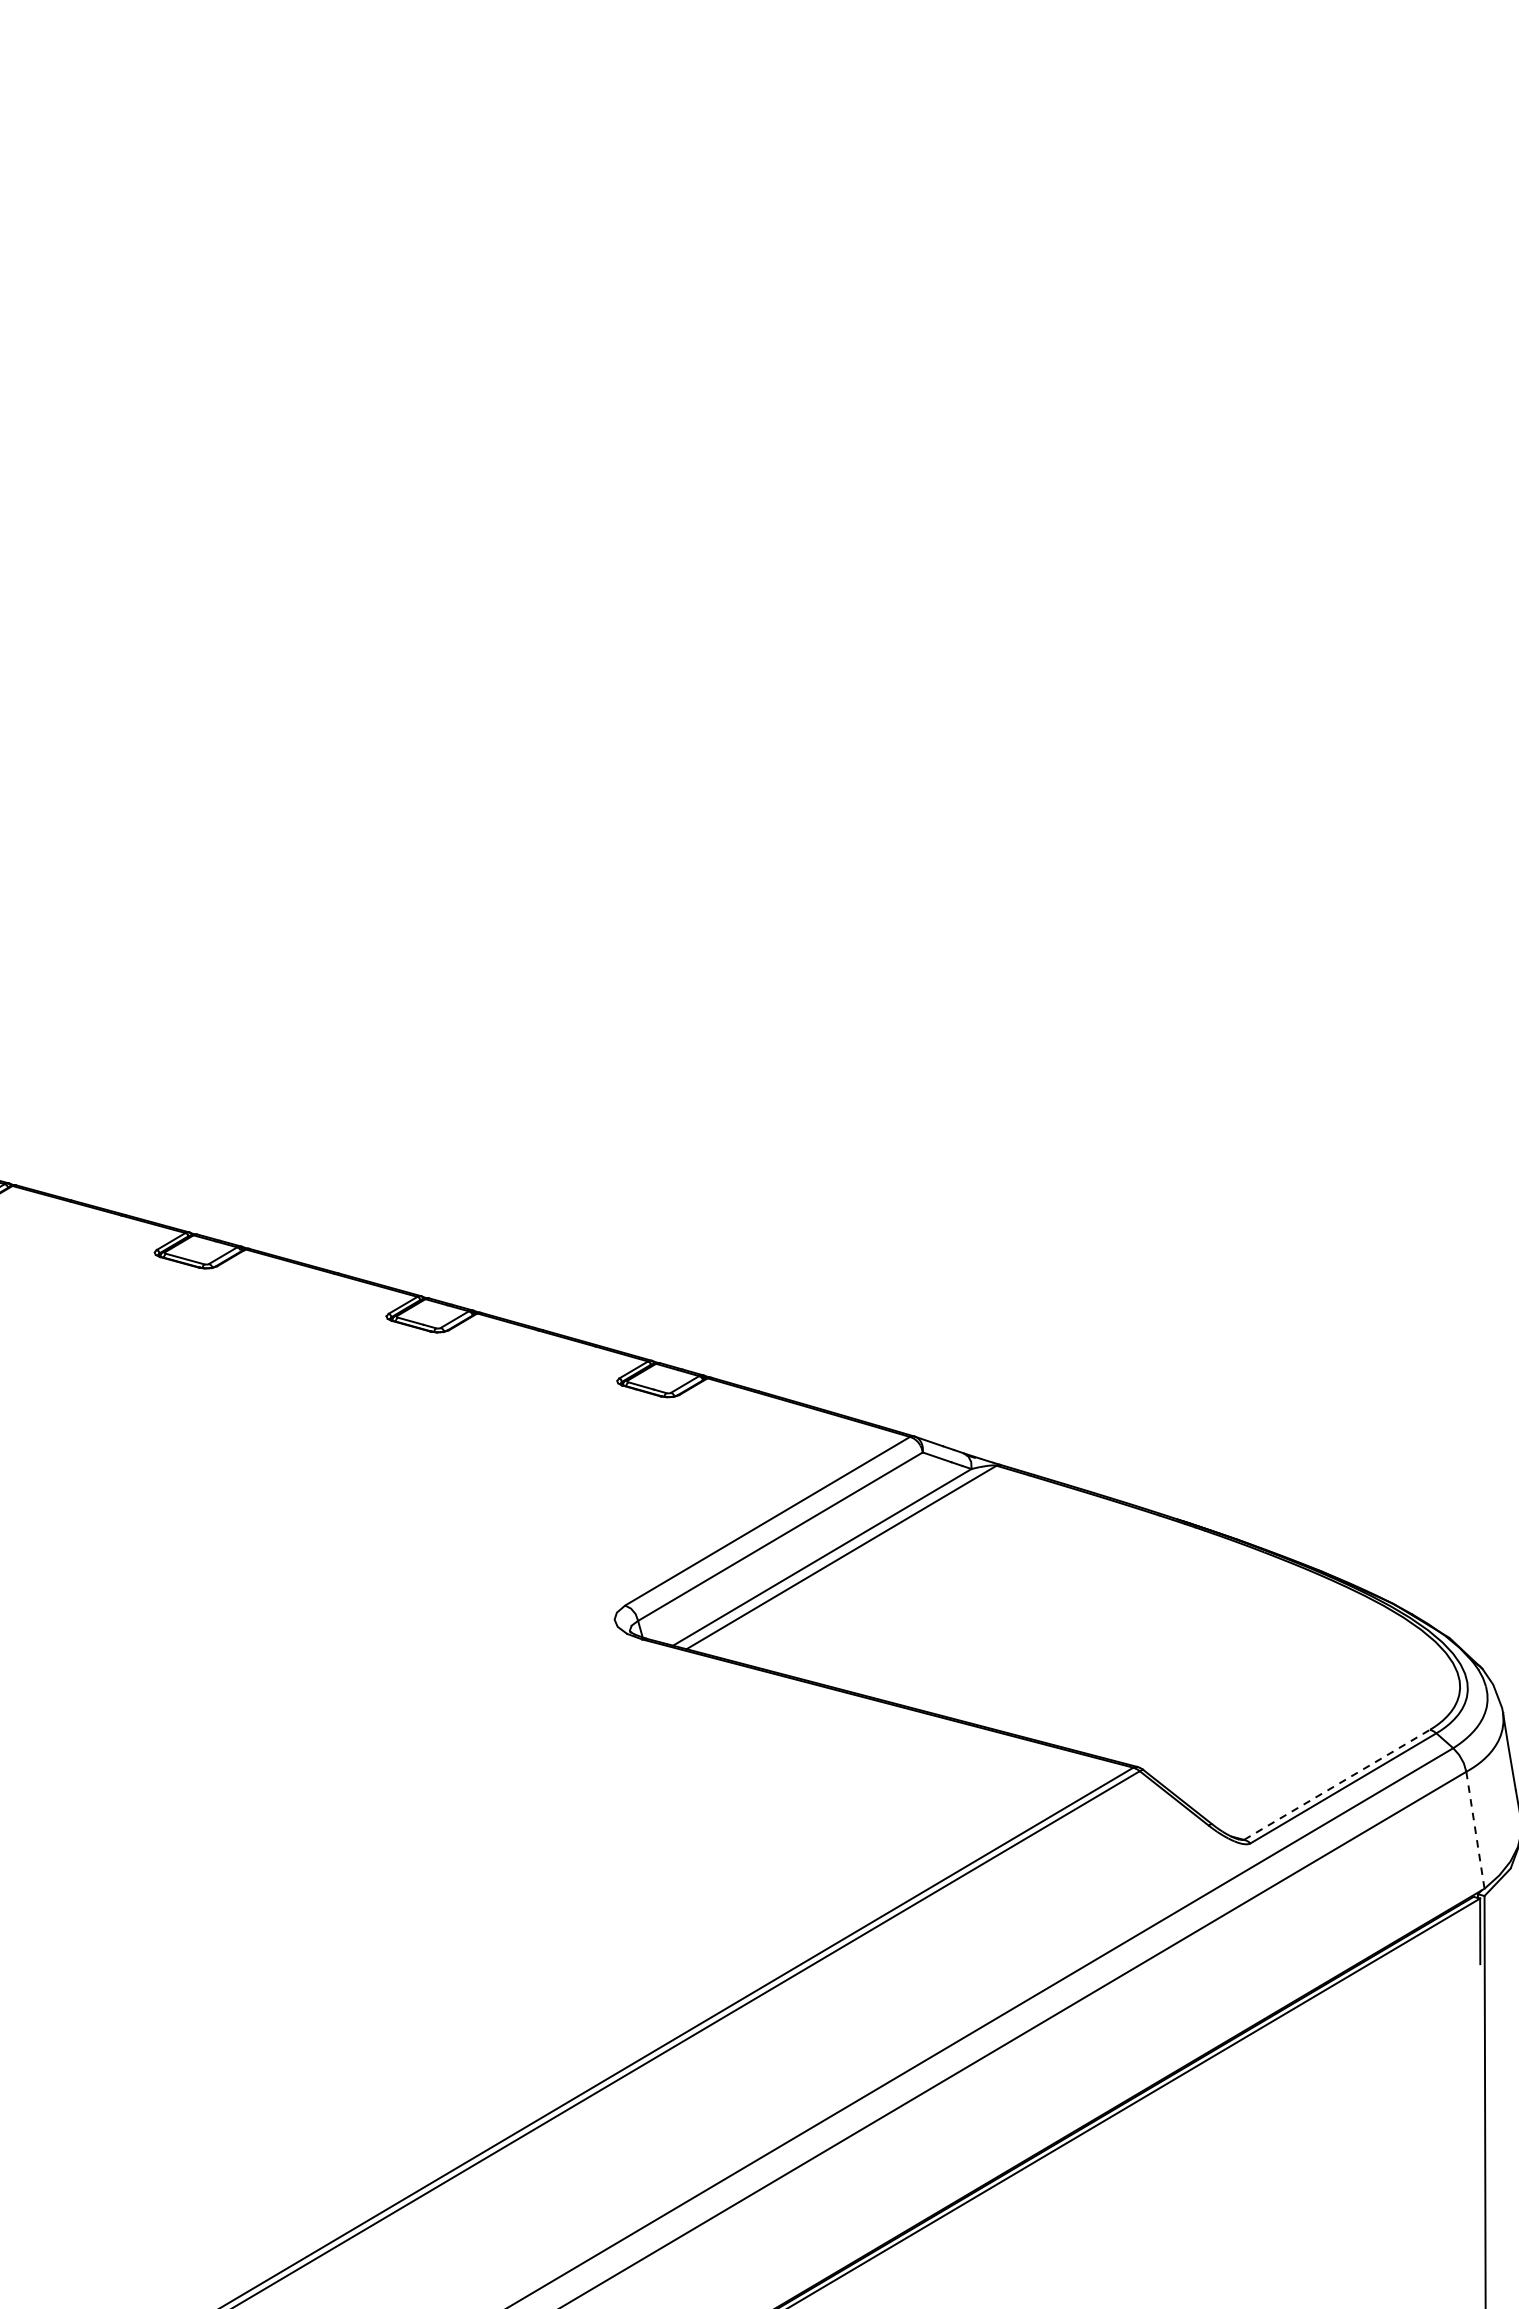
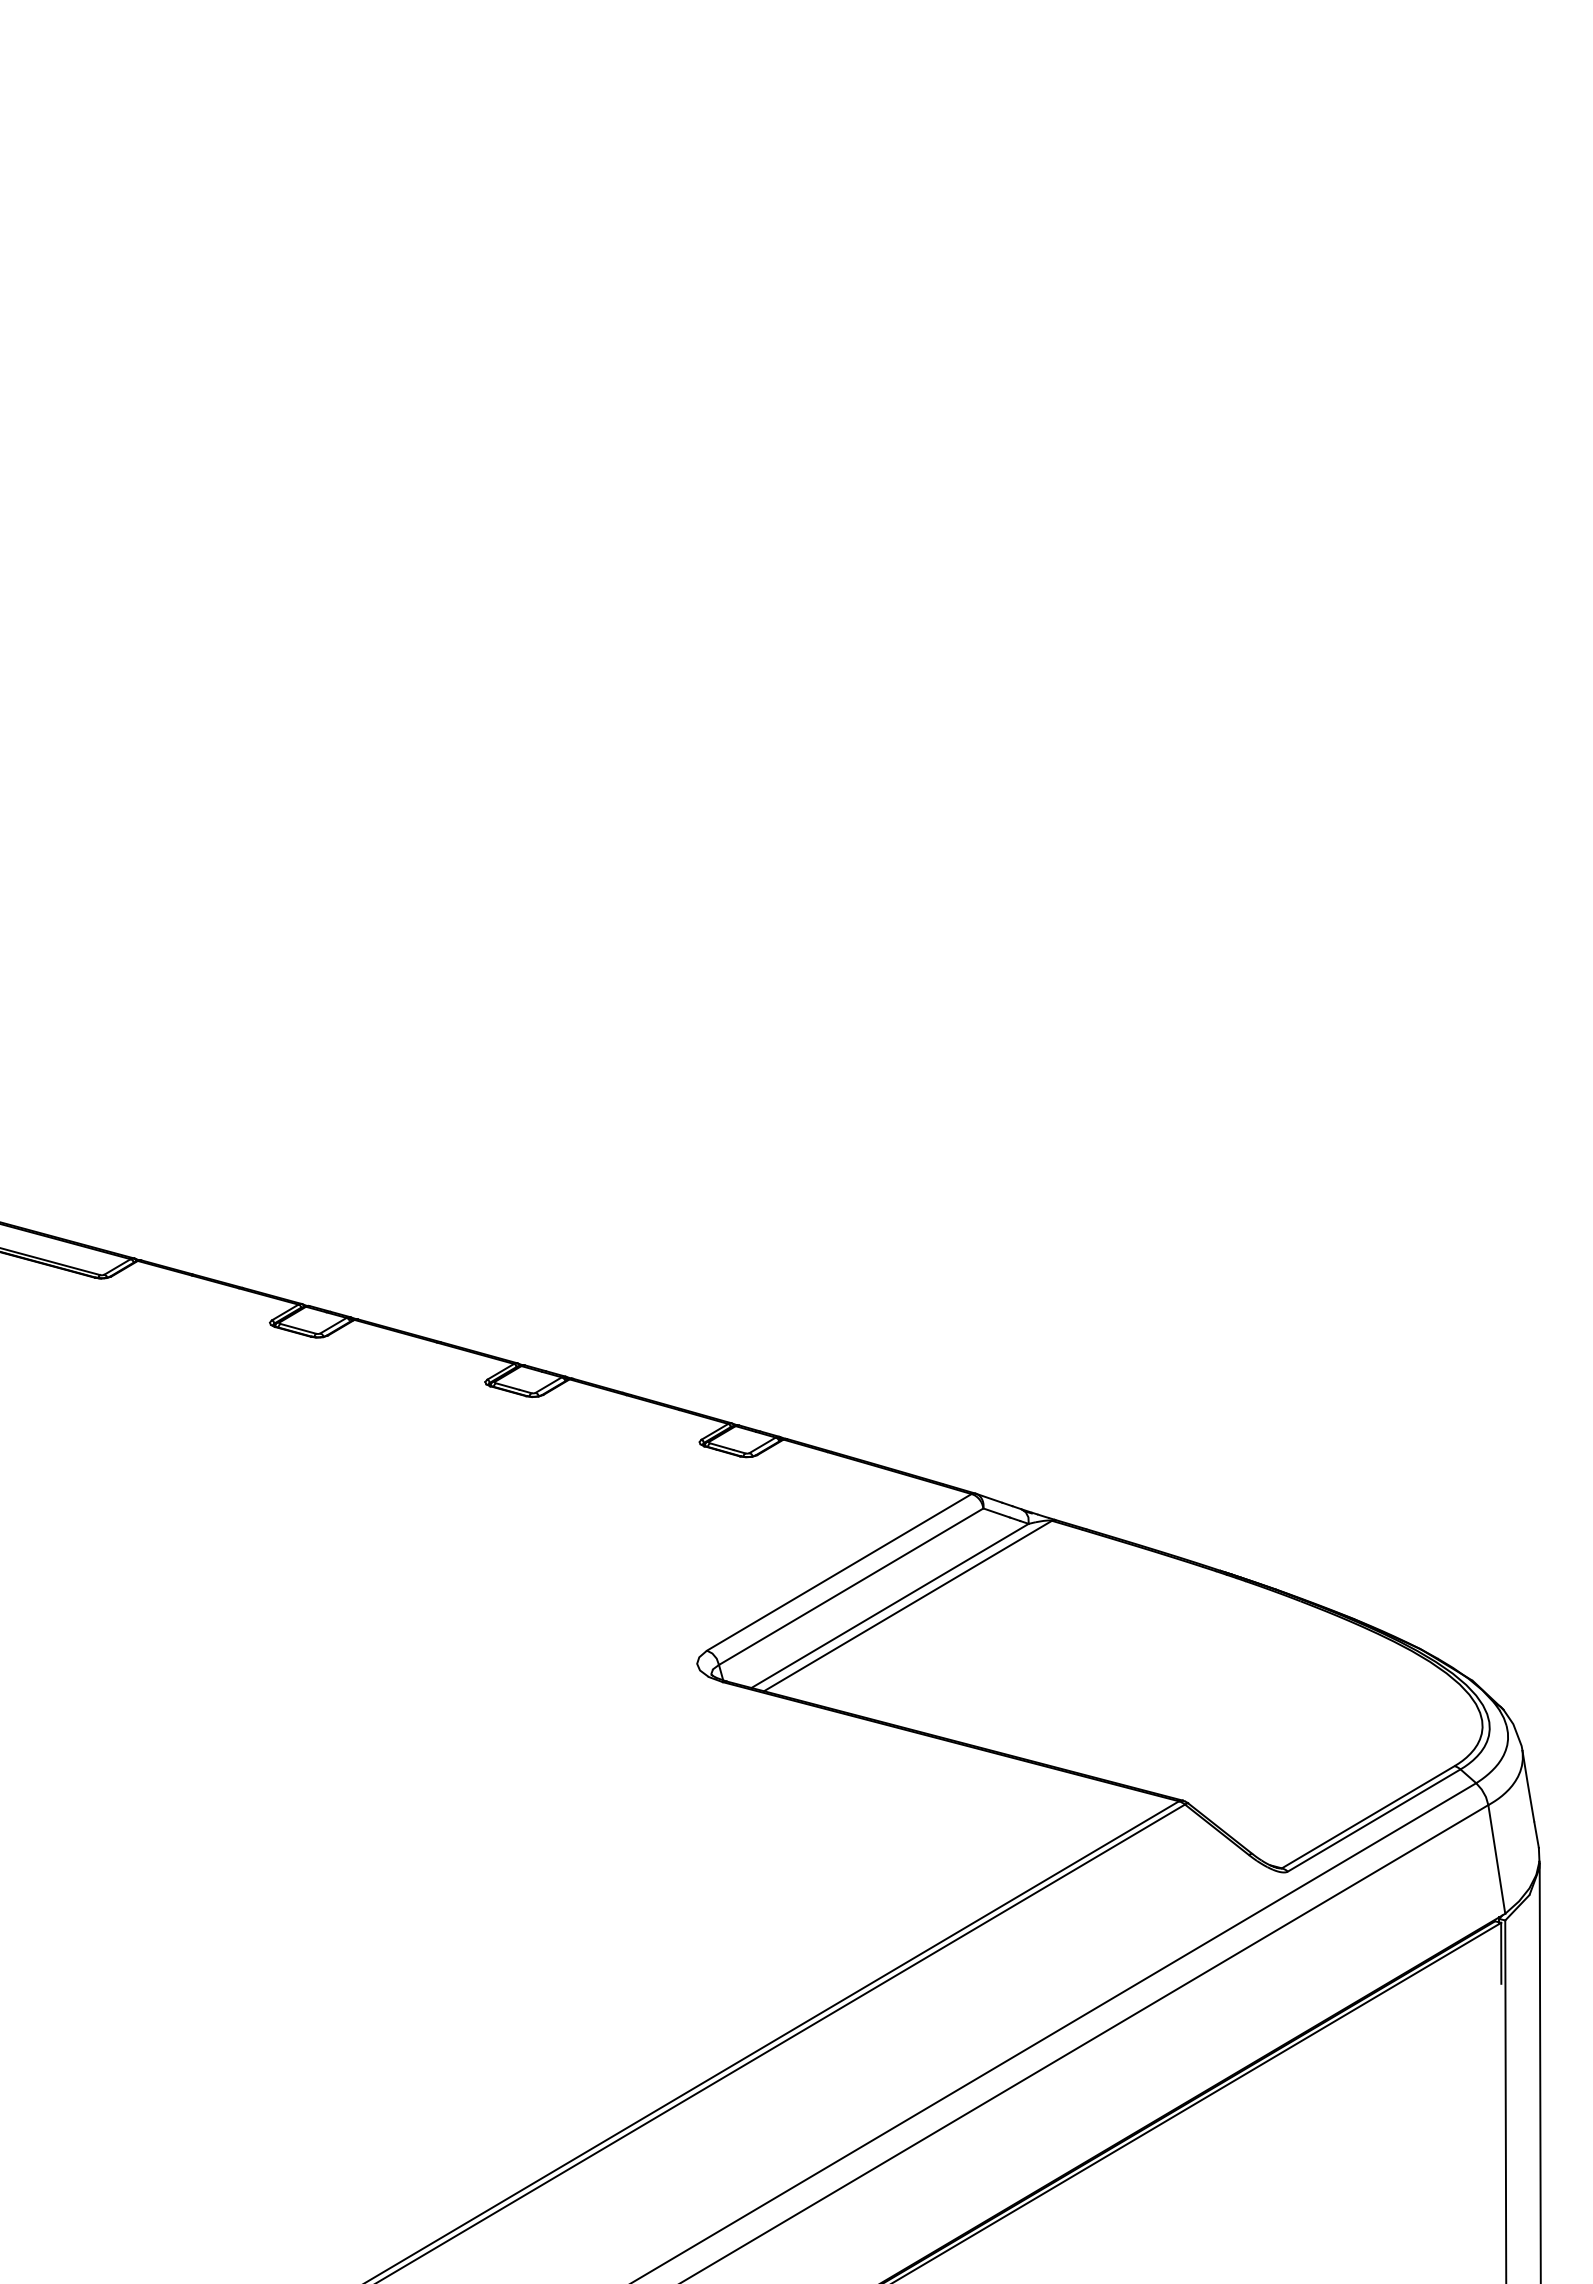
line: (1337, 1784) -> (1368, 1816), dashed -> solid
line: (1475, 1830) -> (1496, 1859), dashed -> solid

